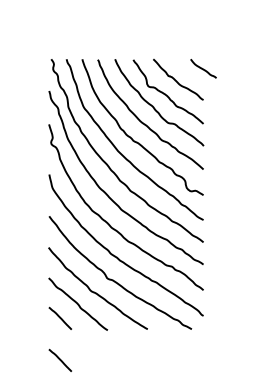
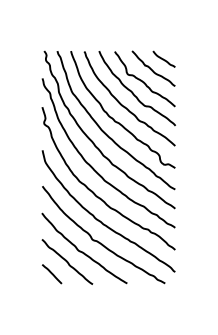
curve: (203, 68) -> (164, 59), moved
line: (59, 359) -> (51, 309), removed

